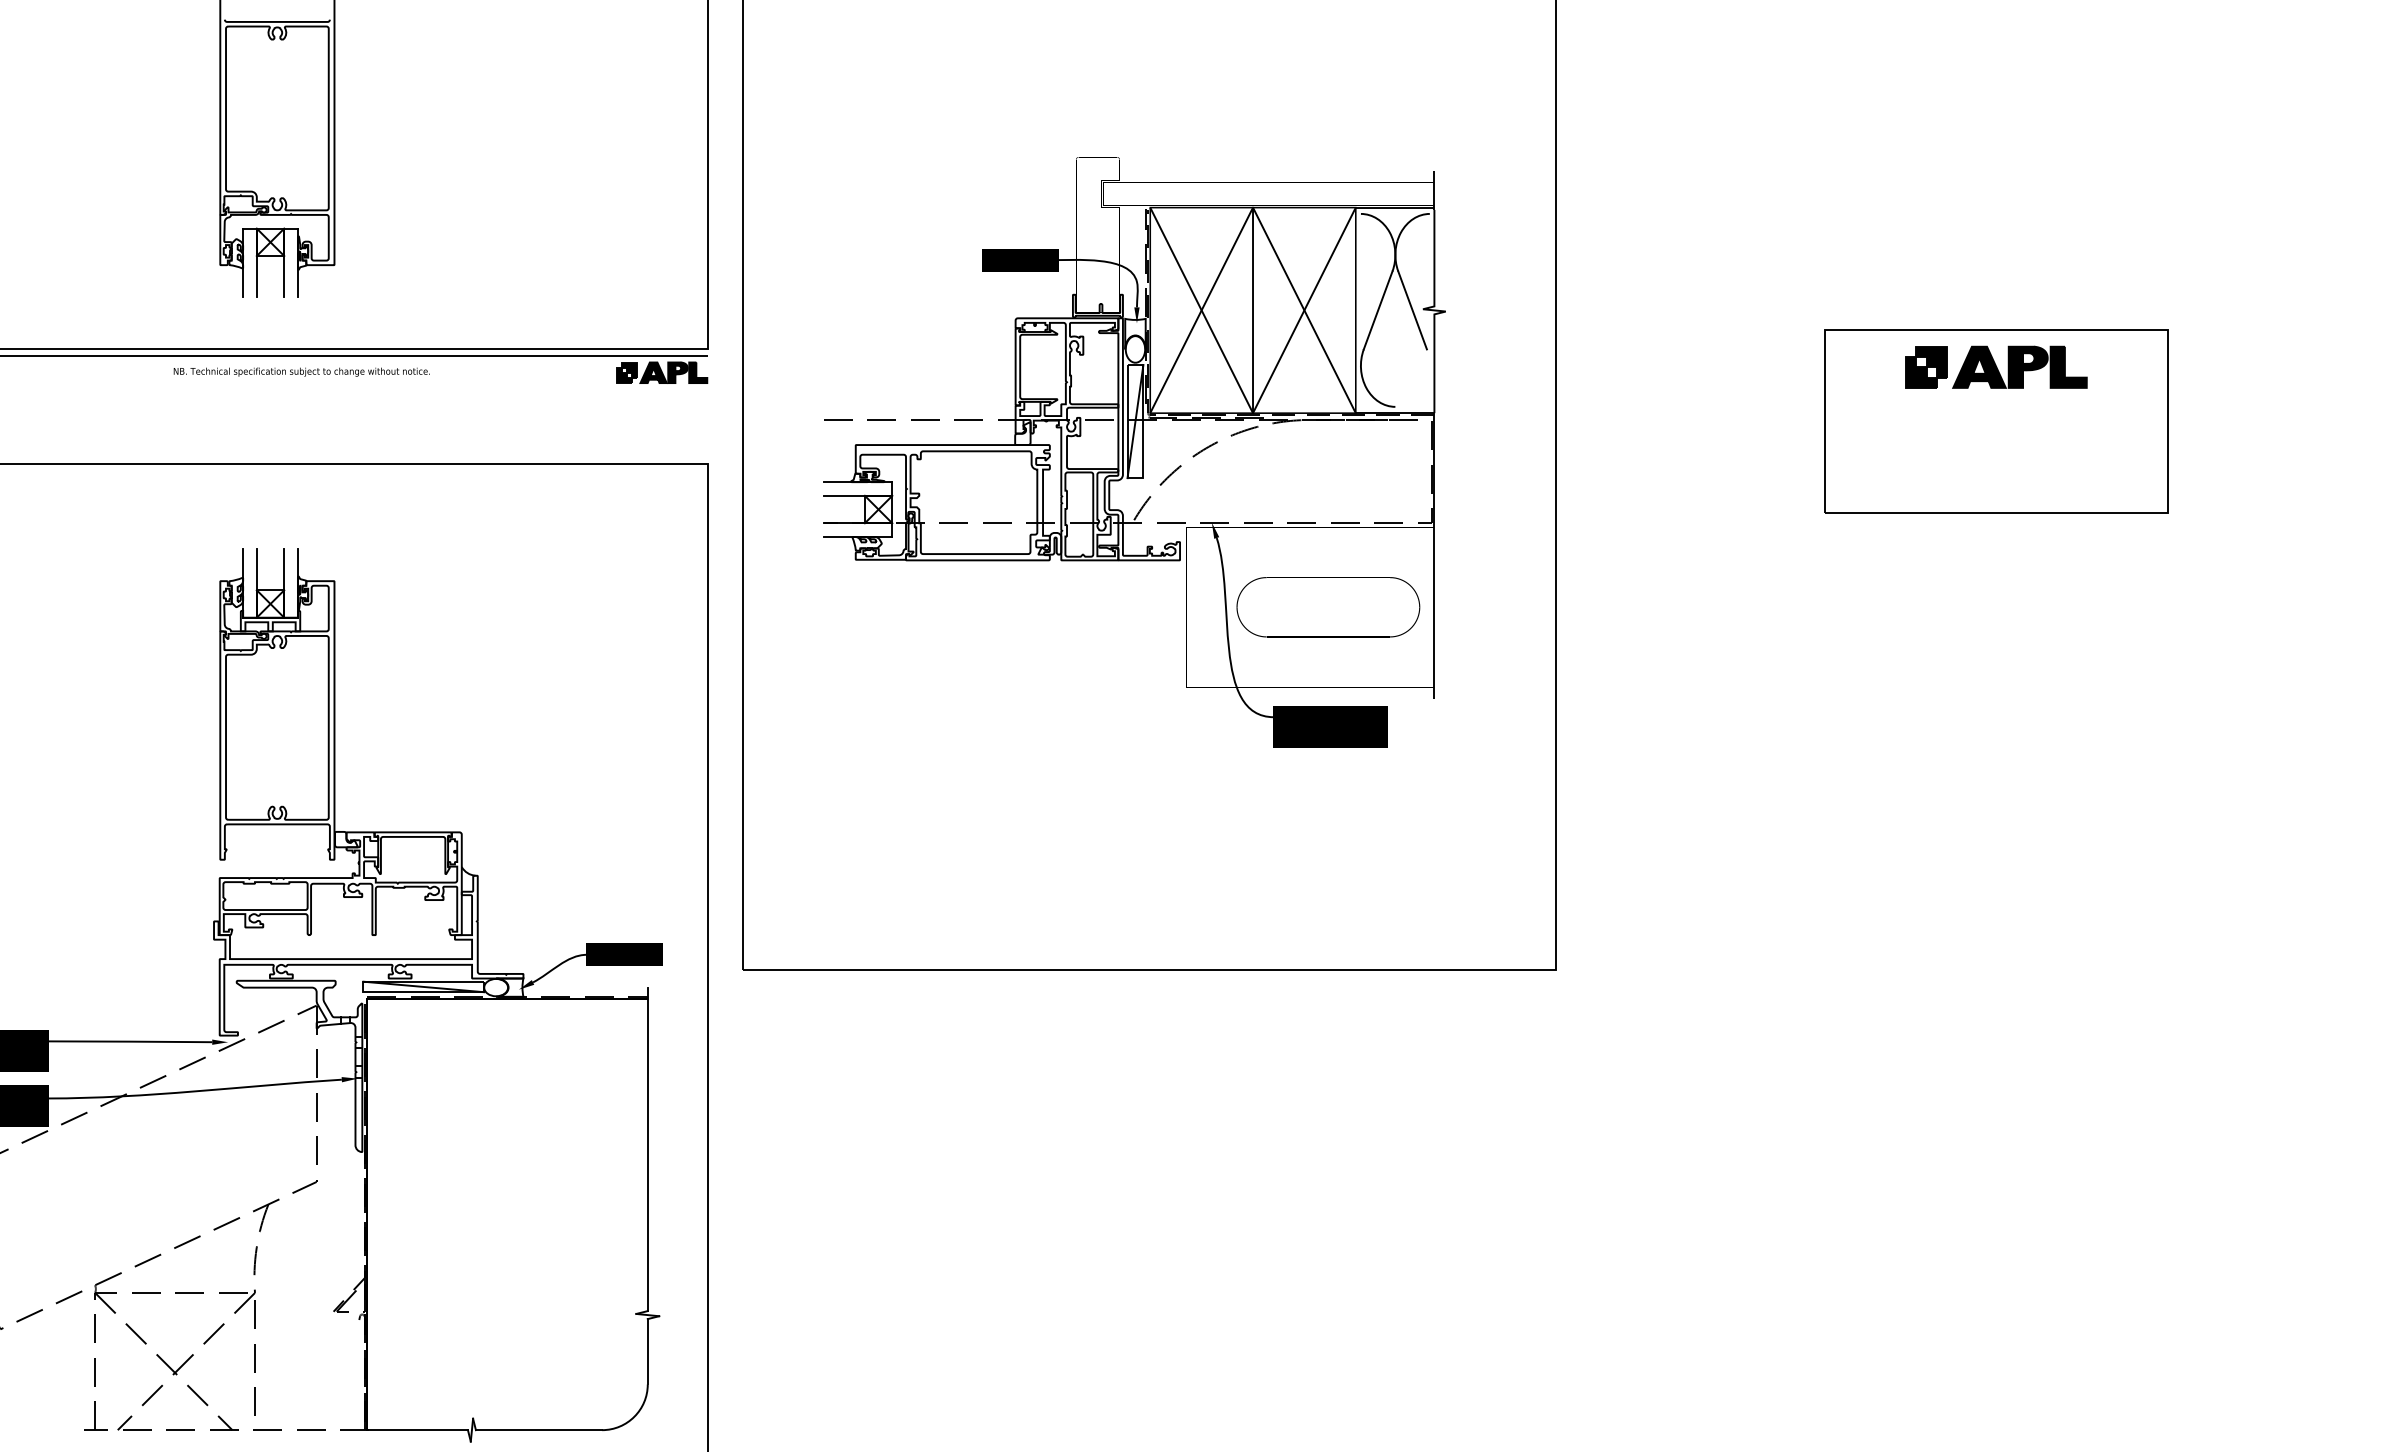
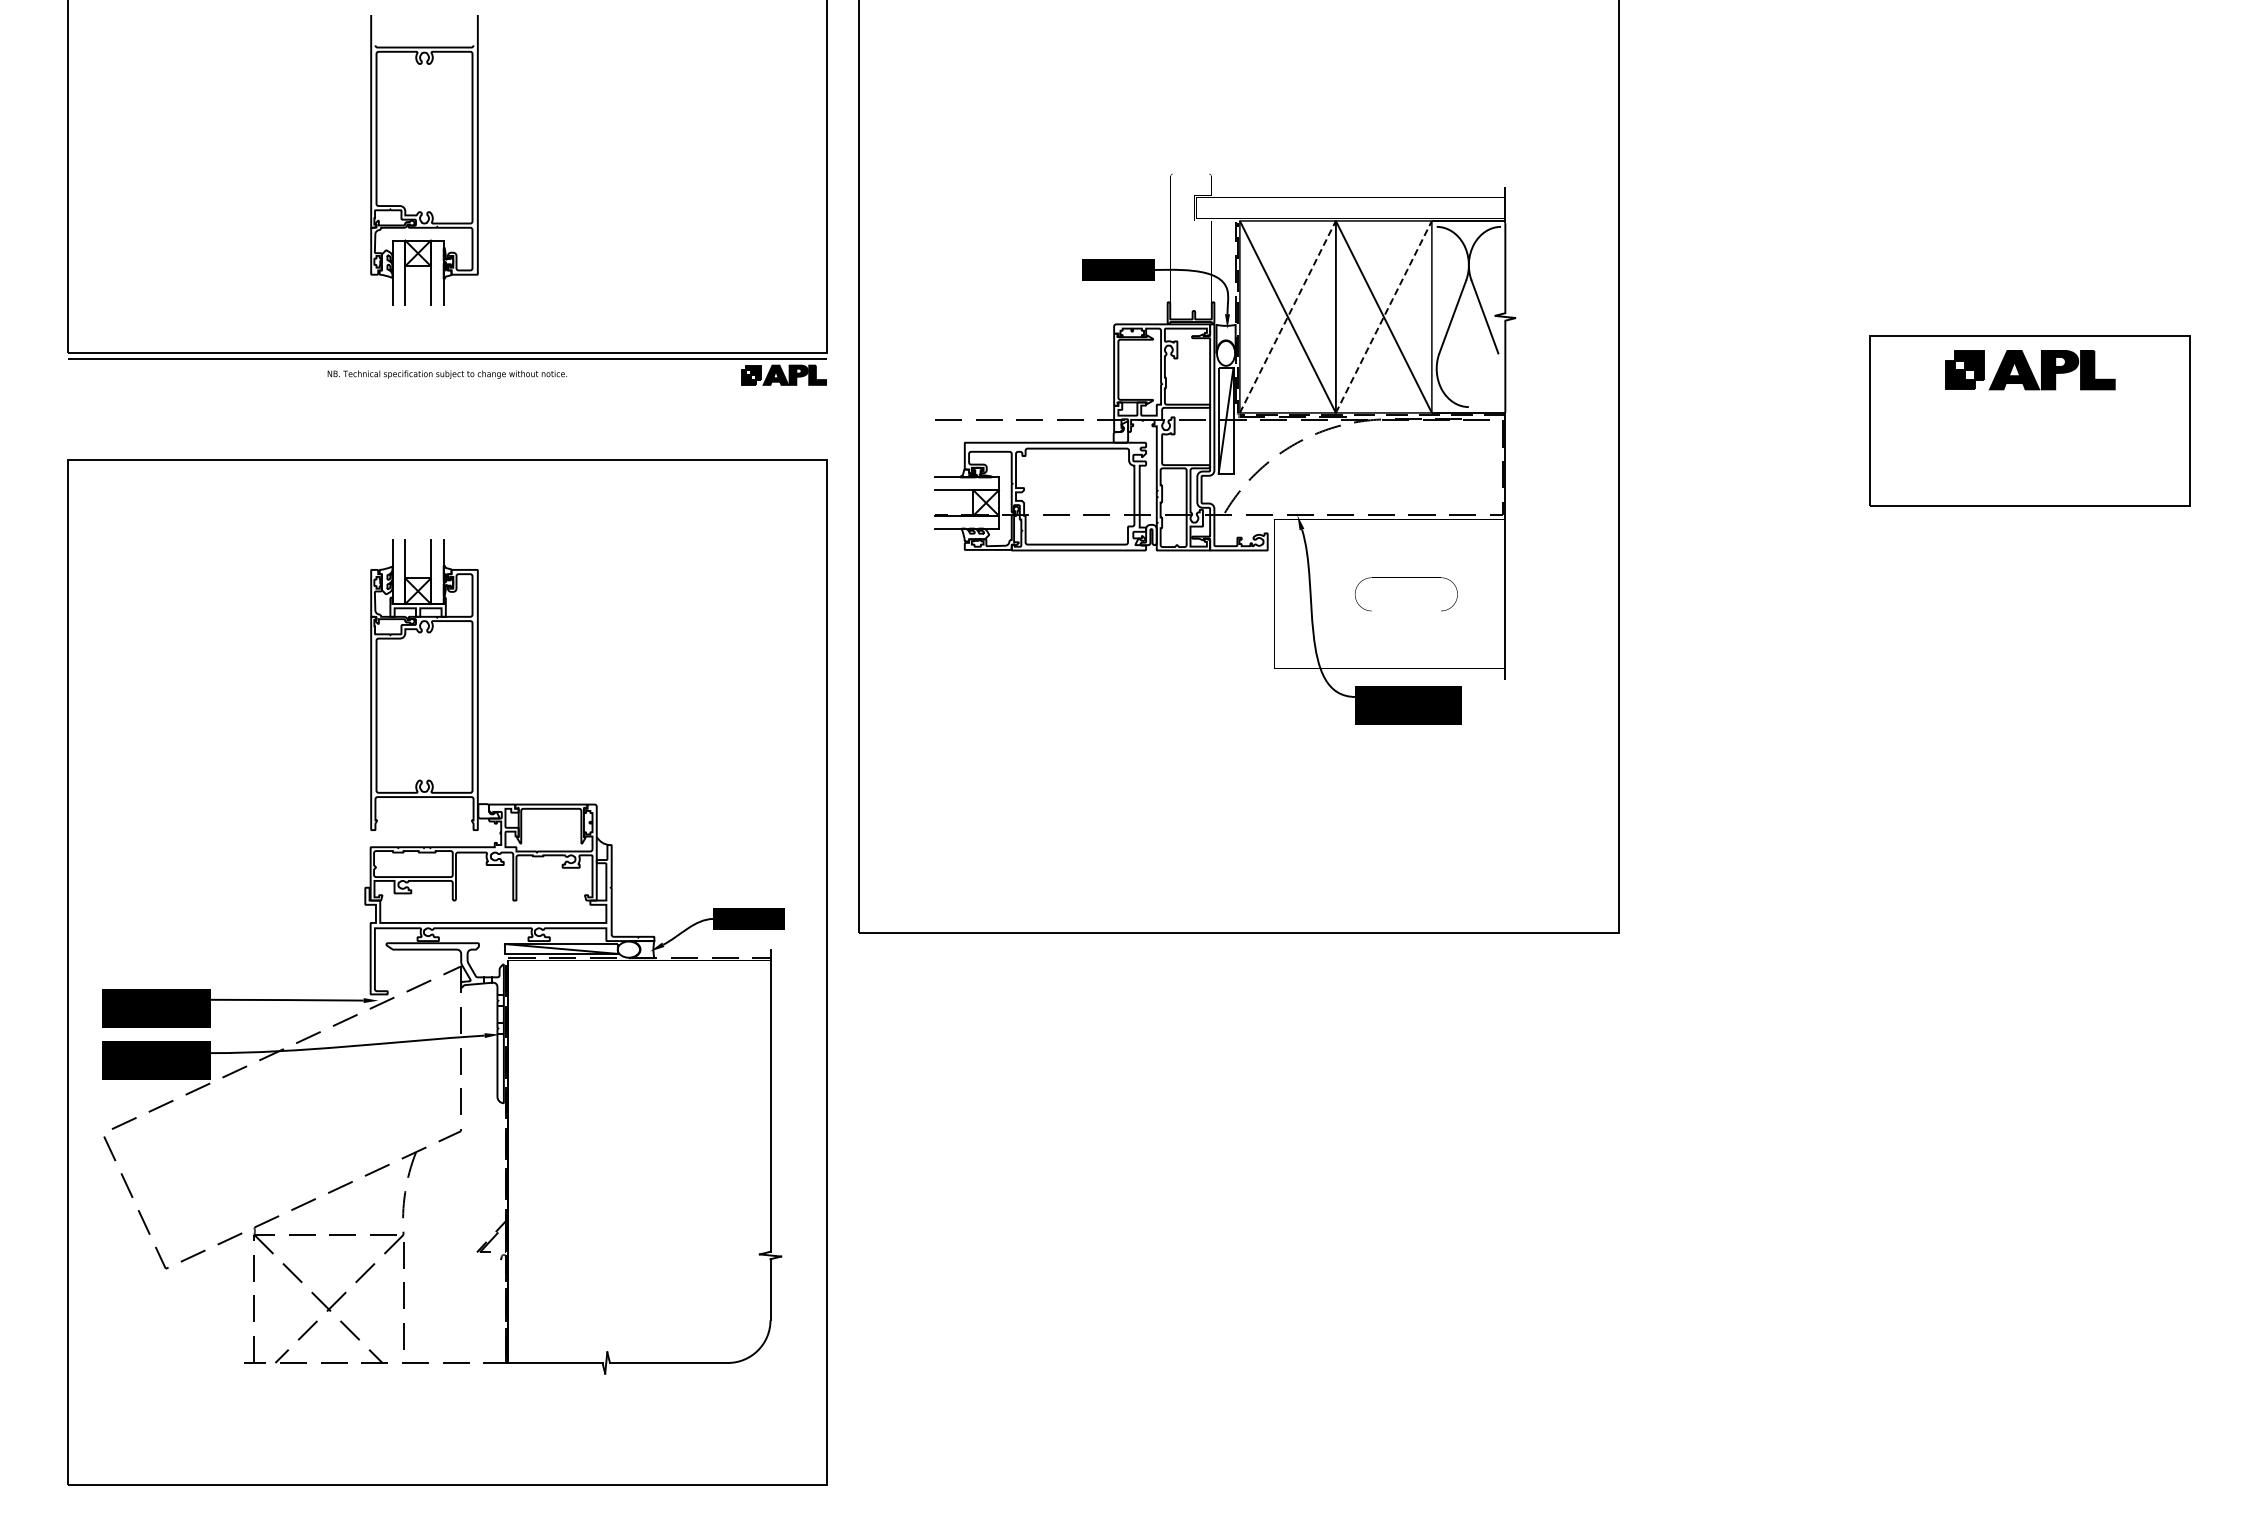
line: (1202, 309) -> (1288, 316), solid -> dashed
line: (1305, 309) -> (1384, 316), solid -> dashed
part: (1328, 607) -> (1406, 594), size x0.6

